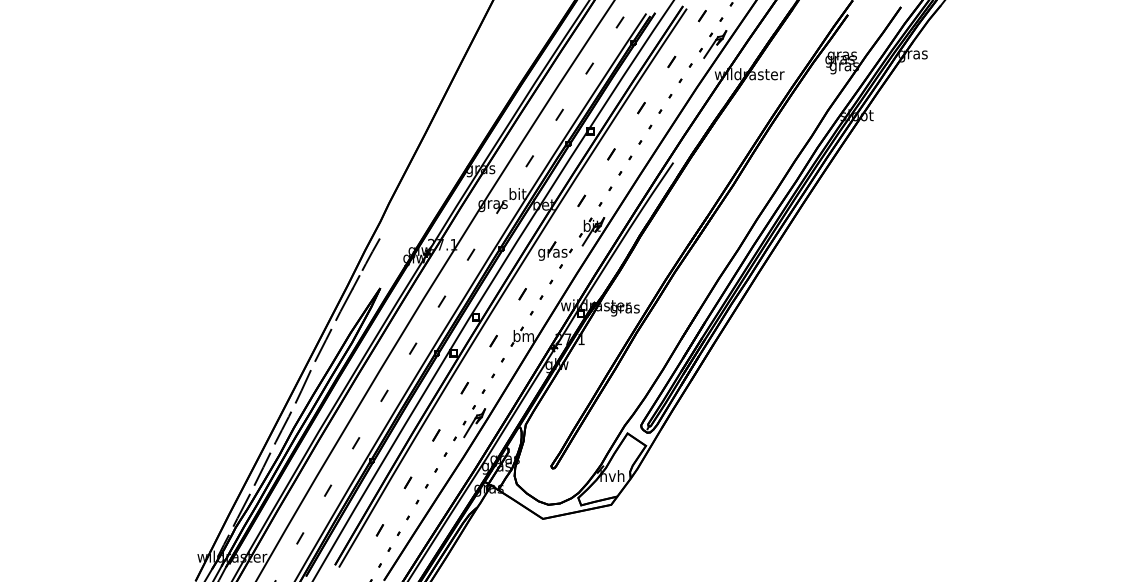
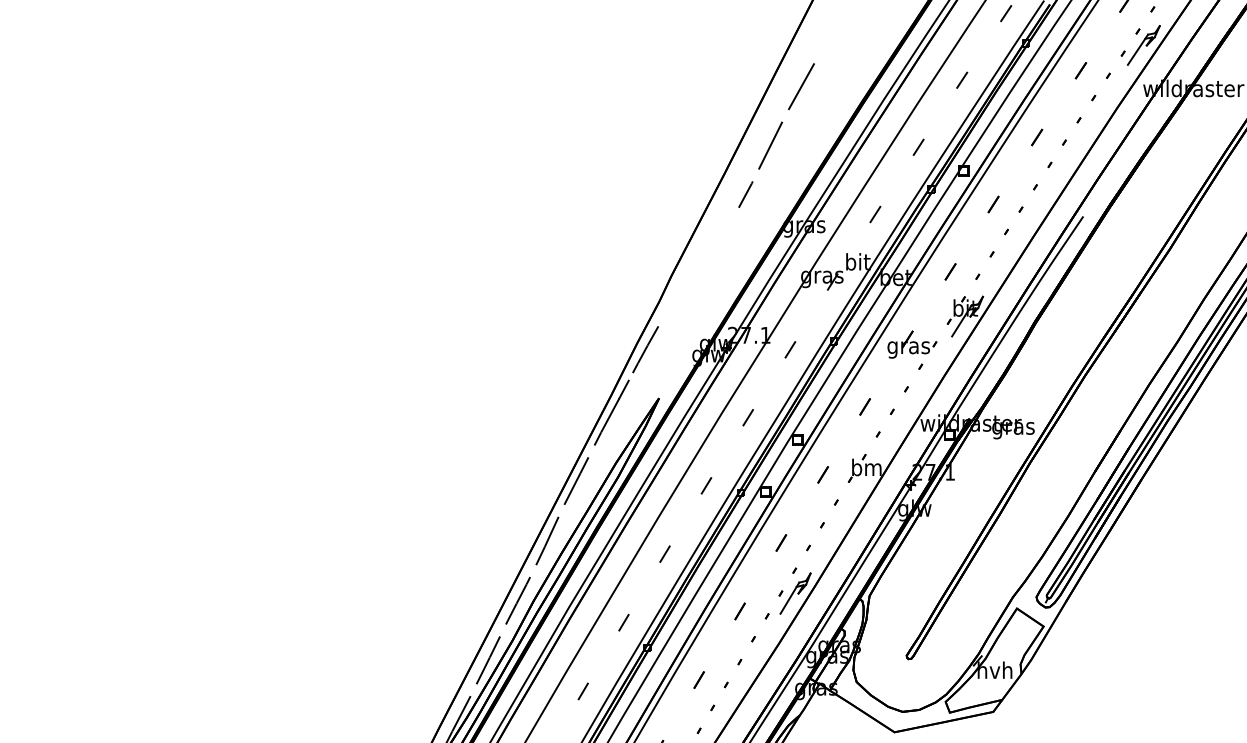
line: (461, 106) -> (776, 135), added

